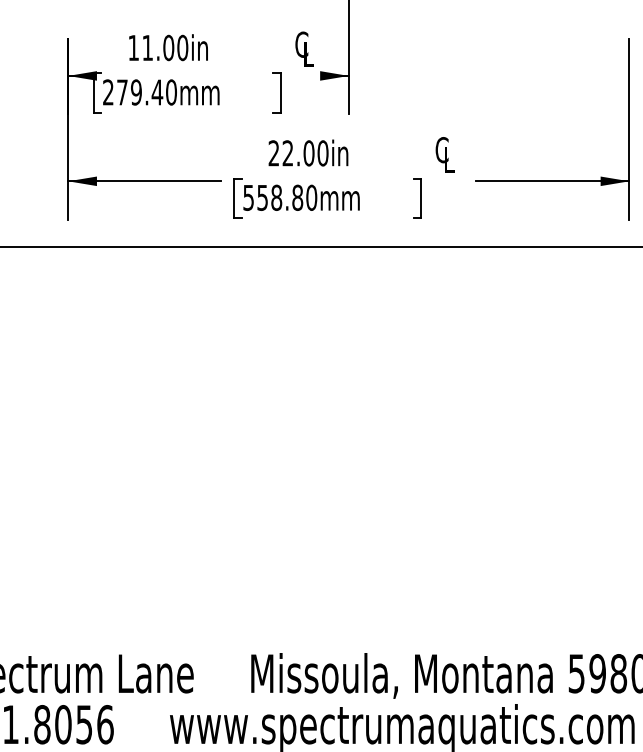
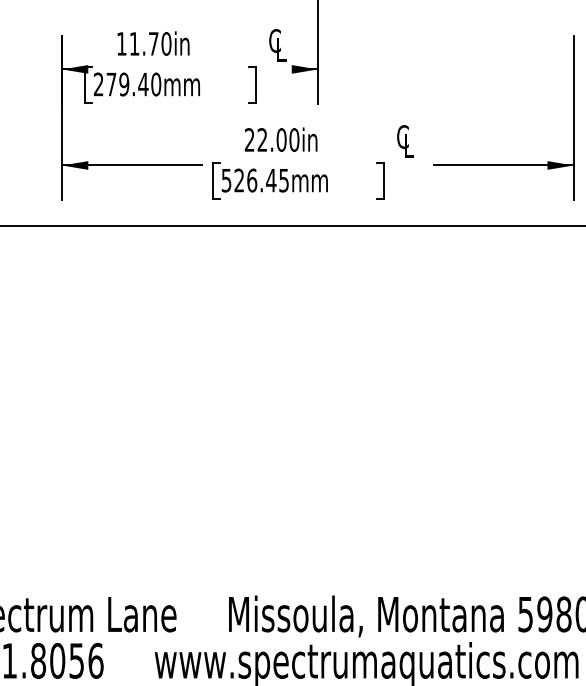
text: (168, 47) -> (153, 43), 11.00in -> 11.70in
text: (286, 197) -> (261, 180), 558.80mm -> 526.45mm

